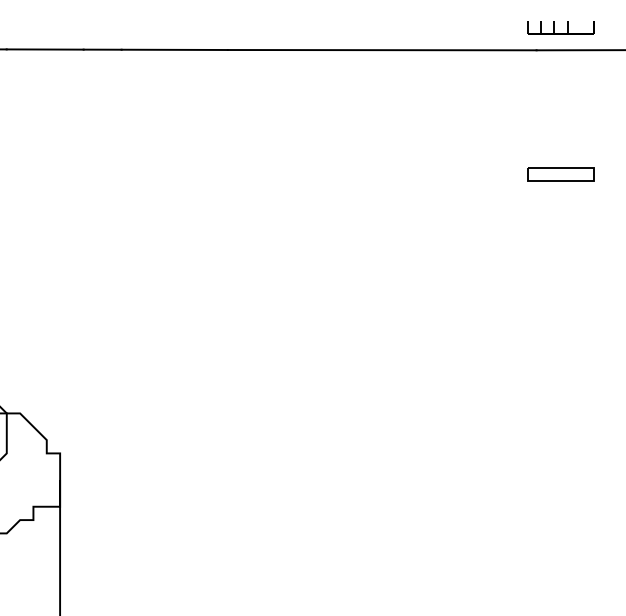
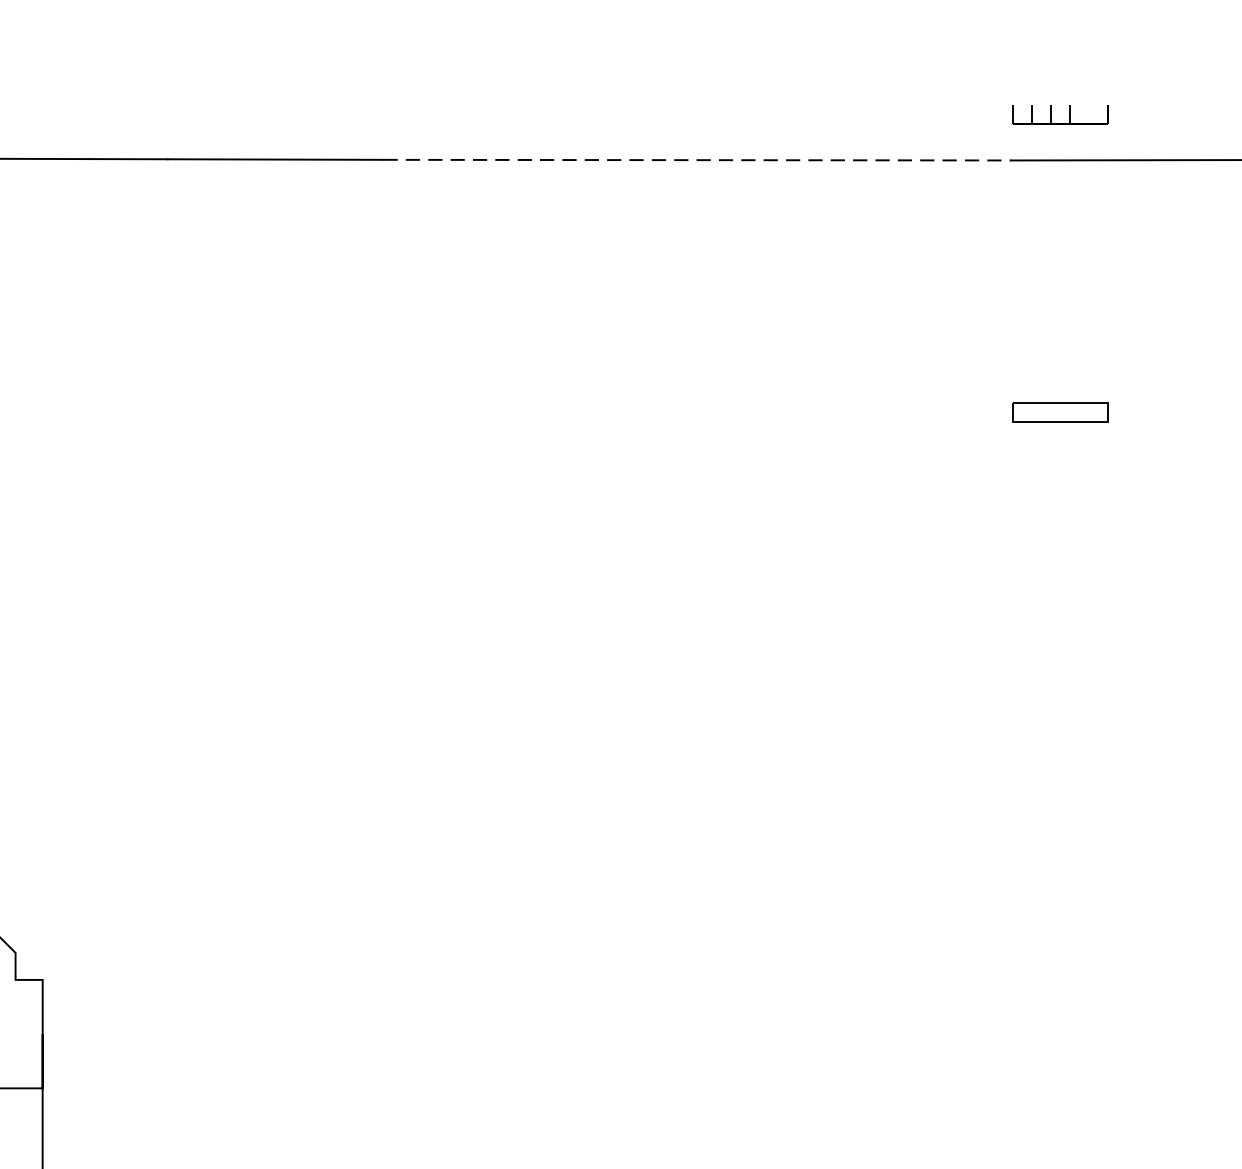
part: (560, 27) -> (1059, 114), size x0.7
line: (382, 50) -> (698, 160), solid -> dashed
part: (560, 174) -> (1059, 412), size x0.7

